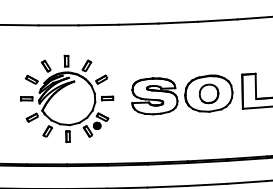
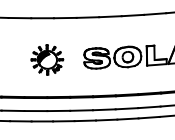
part: (67, 98) -> (47, 59), size x0.6

